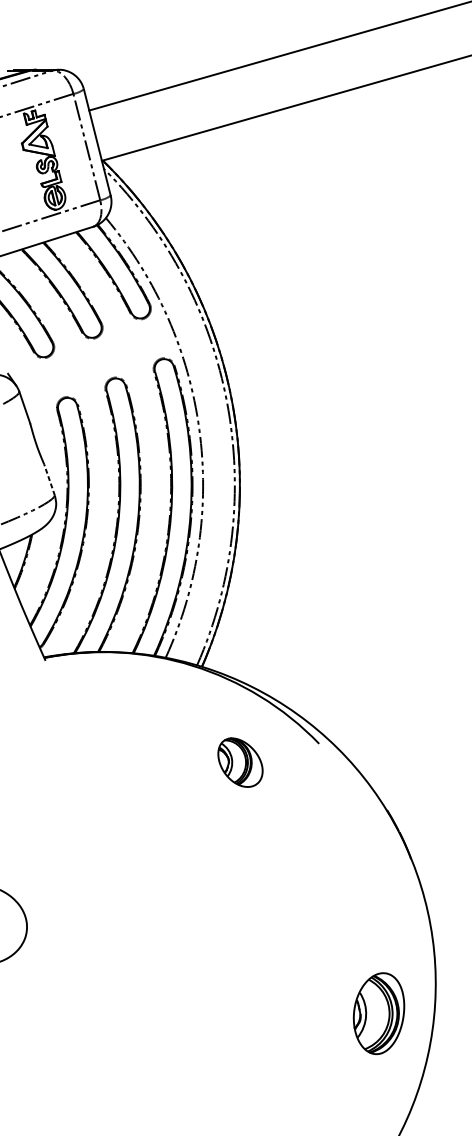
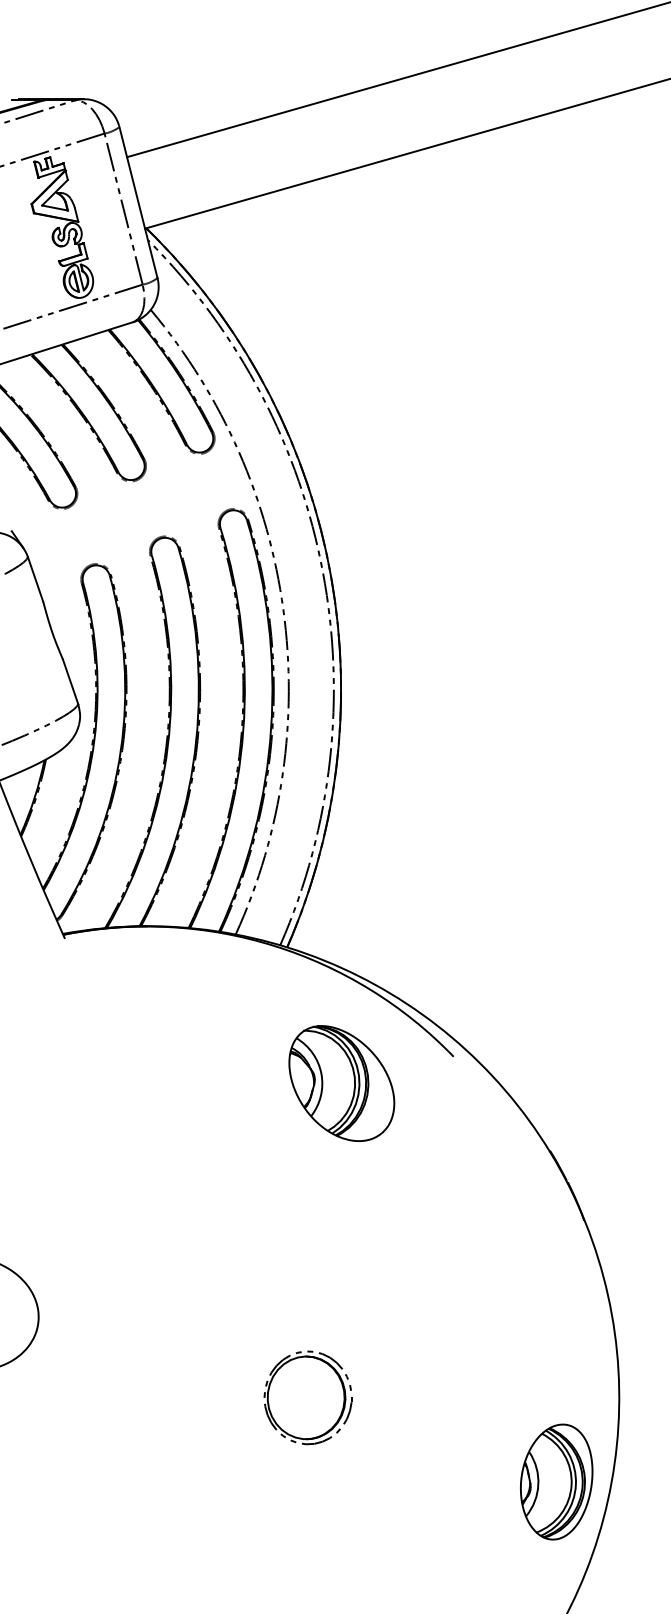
line: (49, 479) -> (70, 681), dashed -> solid
part: (240, 762) -> (341, 1083), size x1.67
part: (216, 983) -> (307, 1397), added
part: (378, 1013) -> (556, 1481), moved

